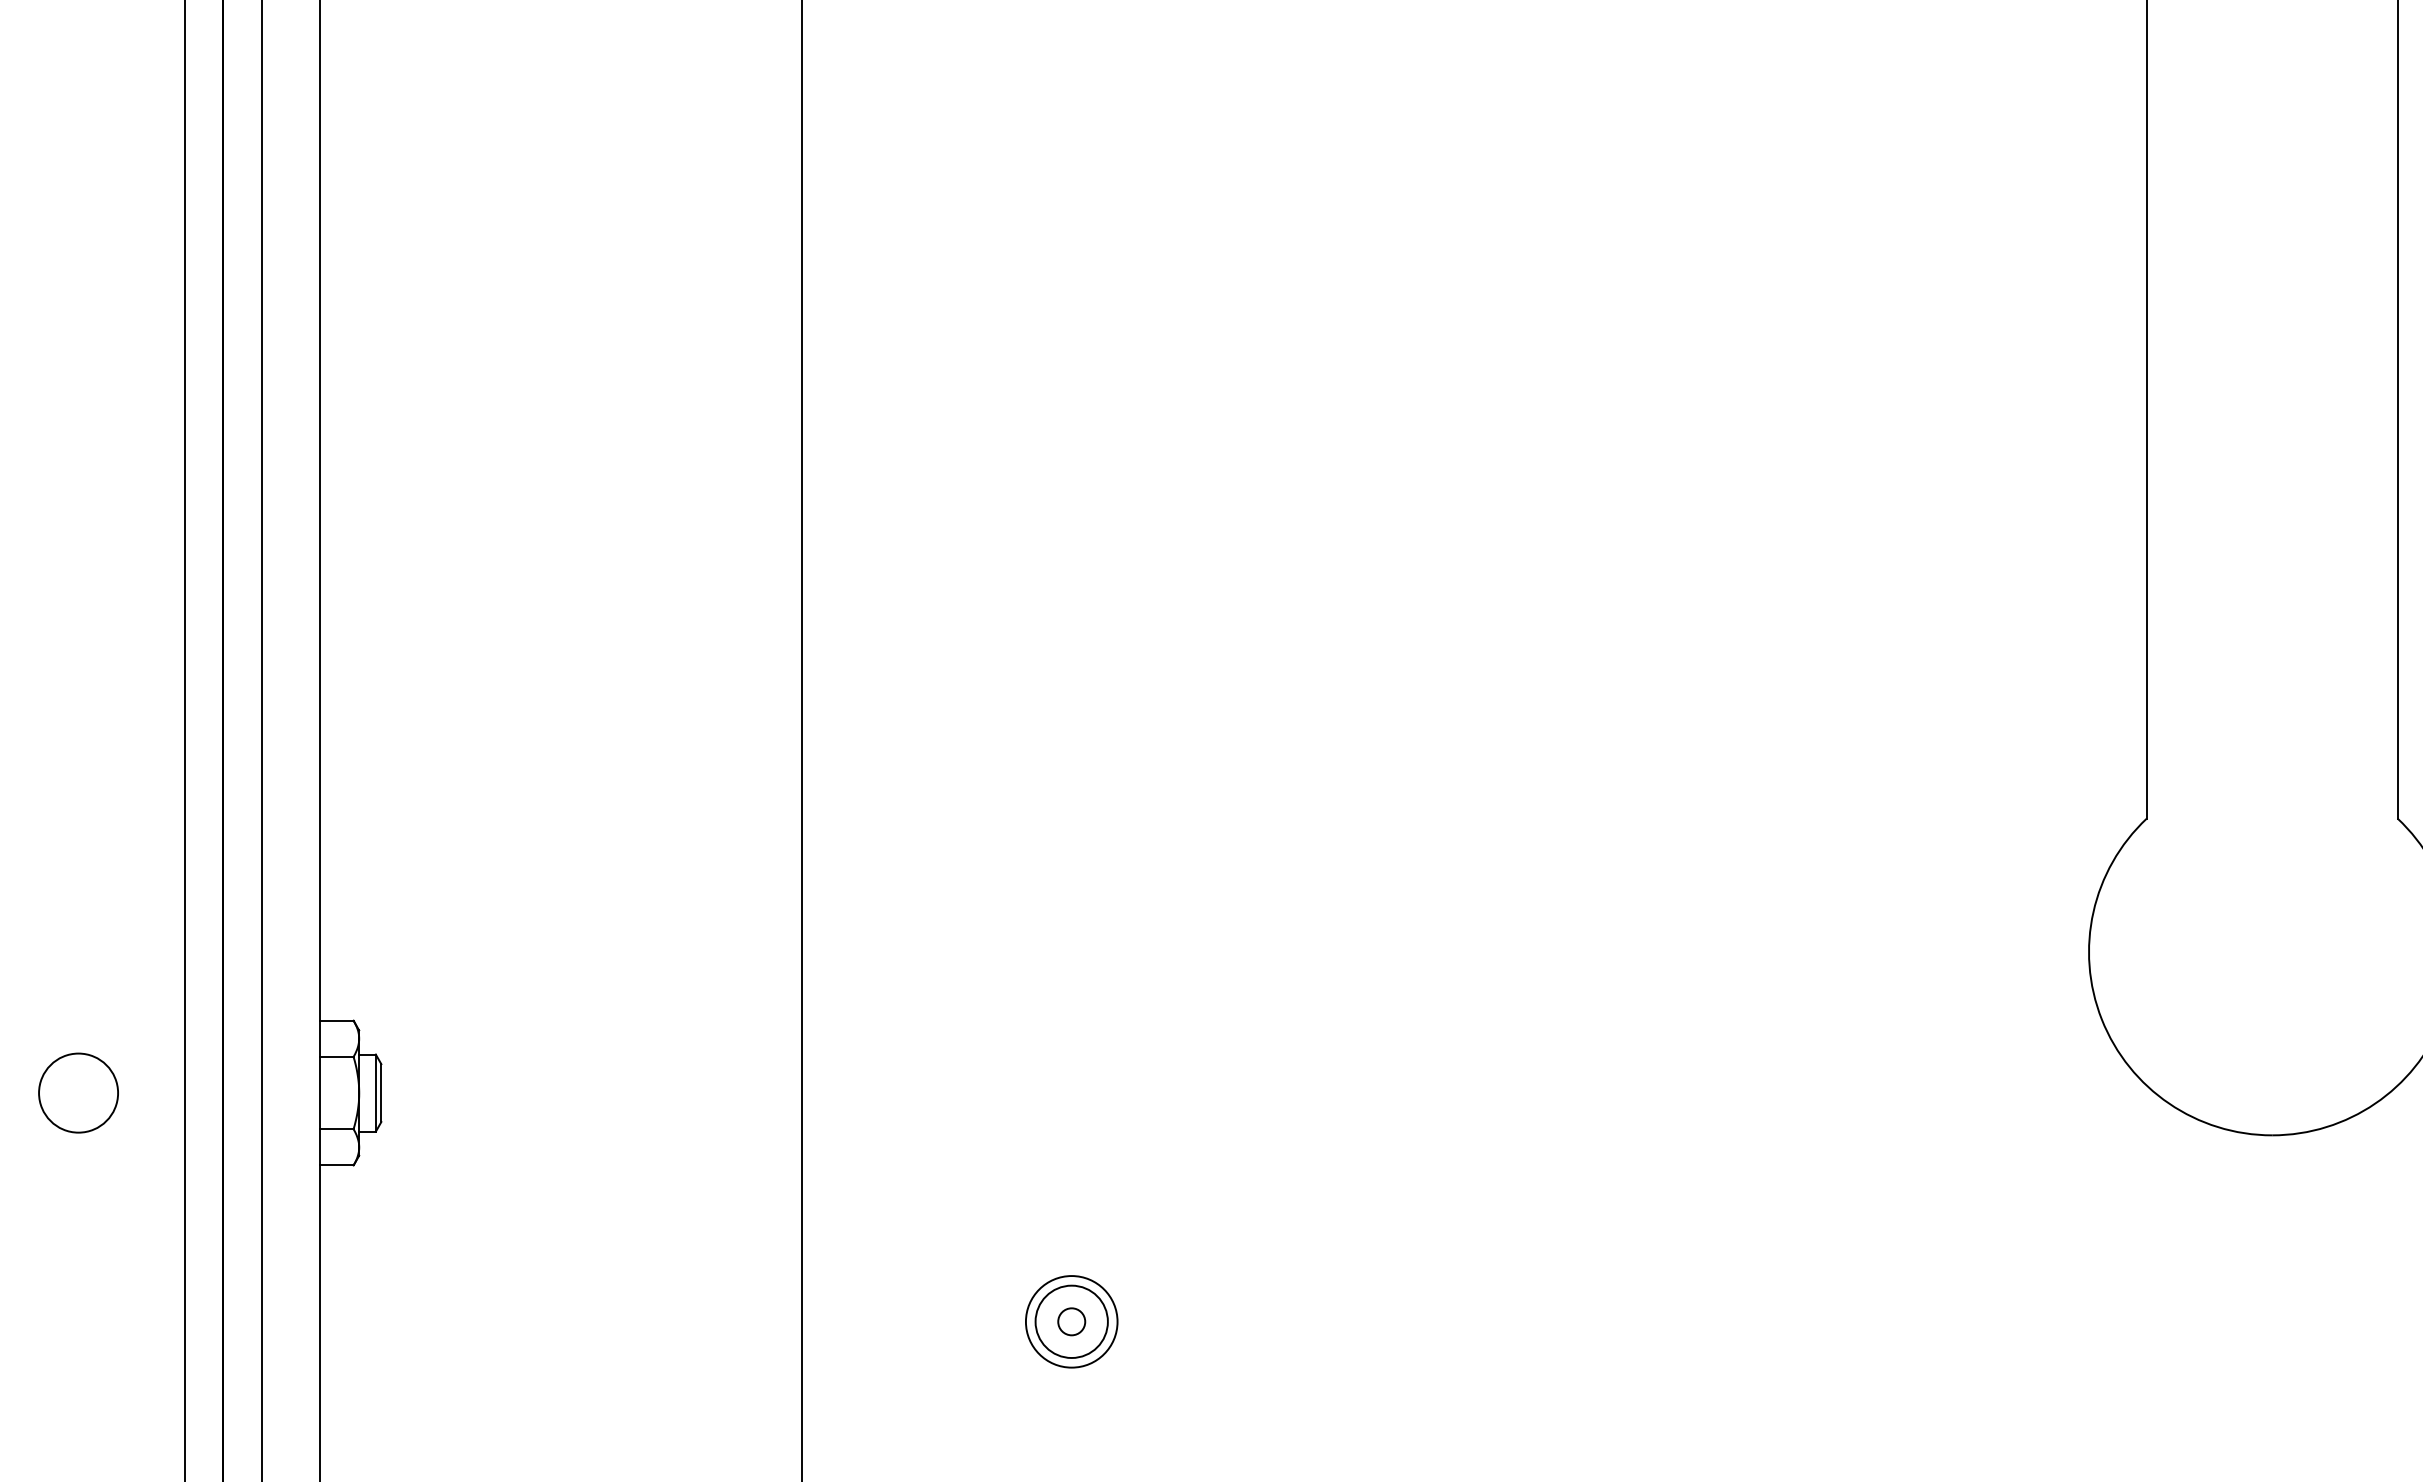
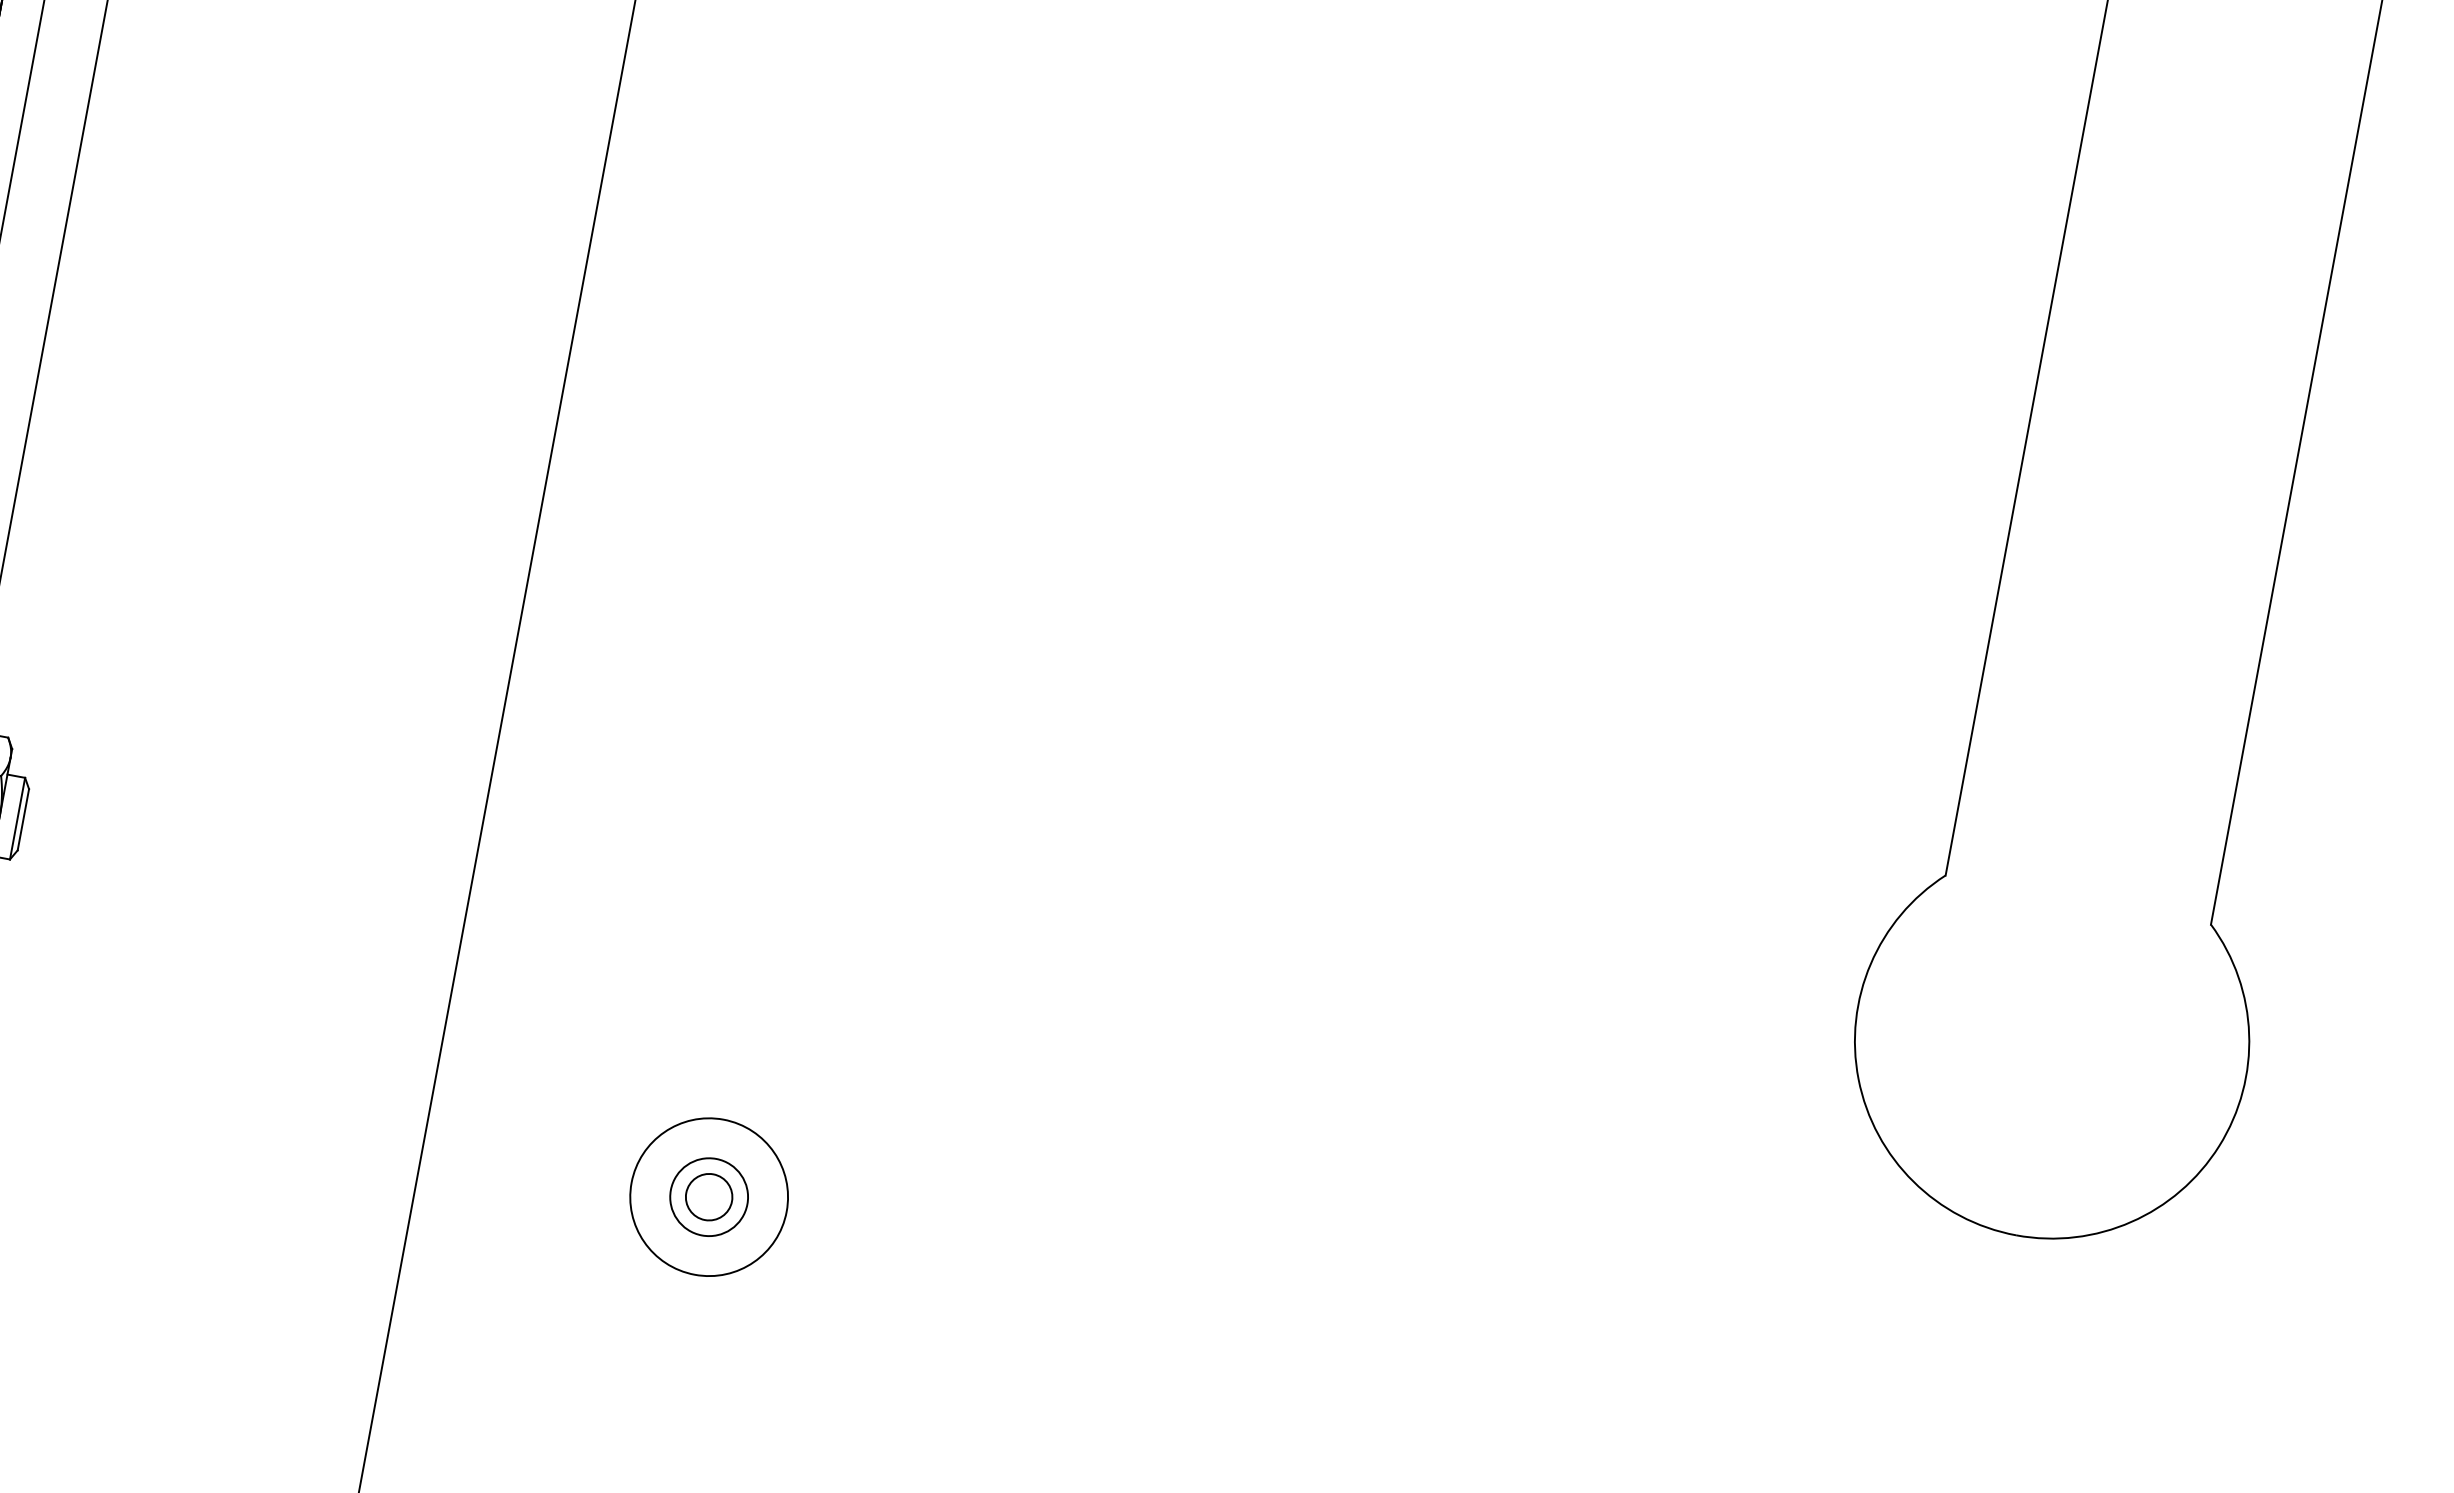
circle: (1071, 1321) -> (708, 1196), size x1.6
circle: (1071, 1321) -> (708, 1196), size x1.6

